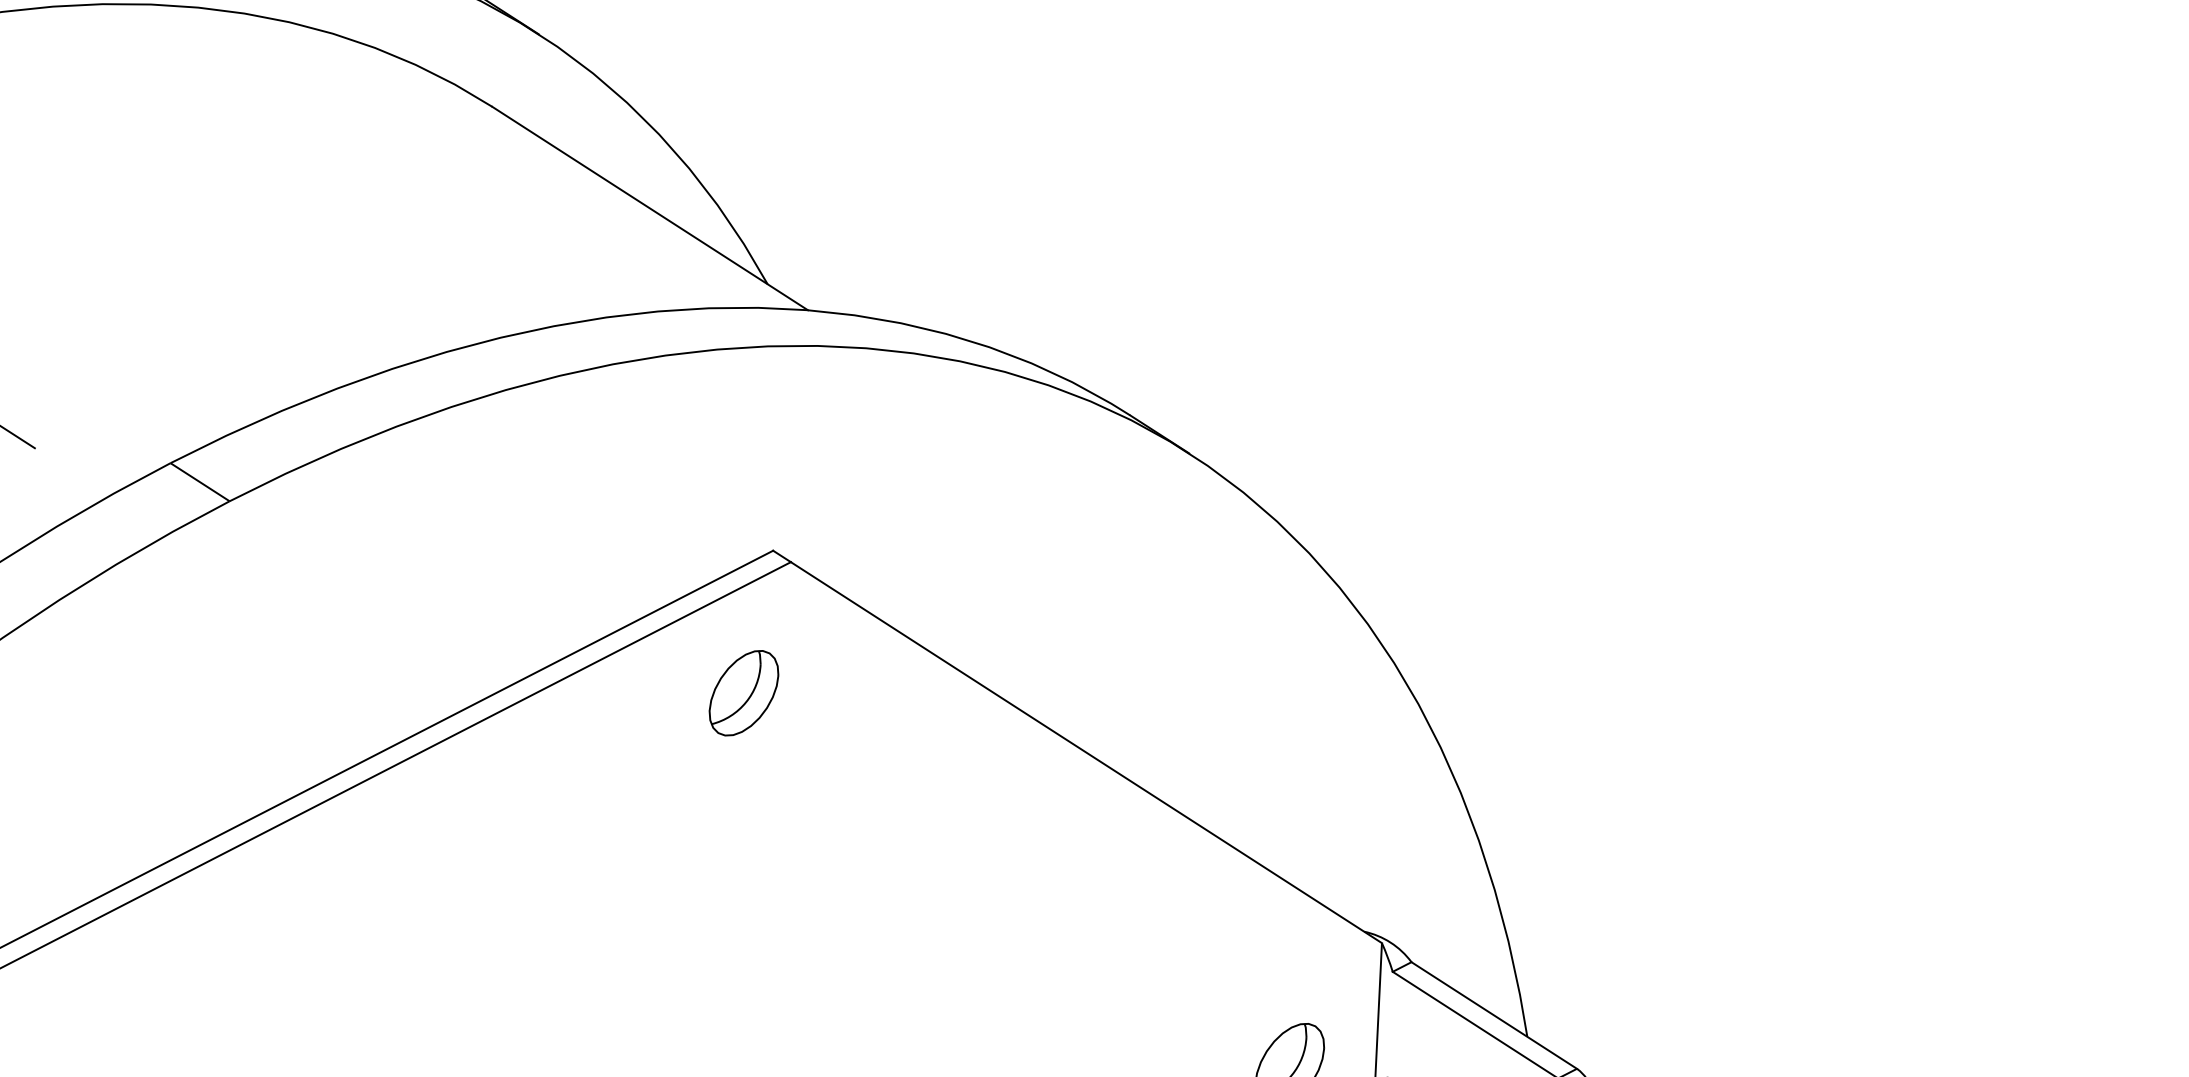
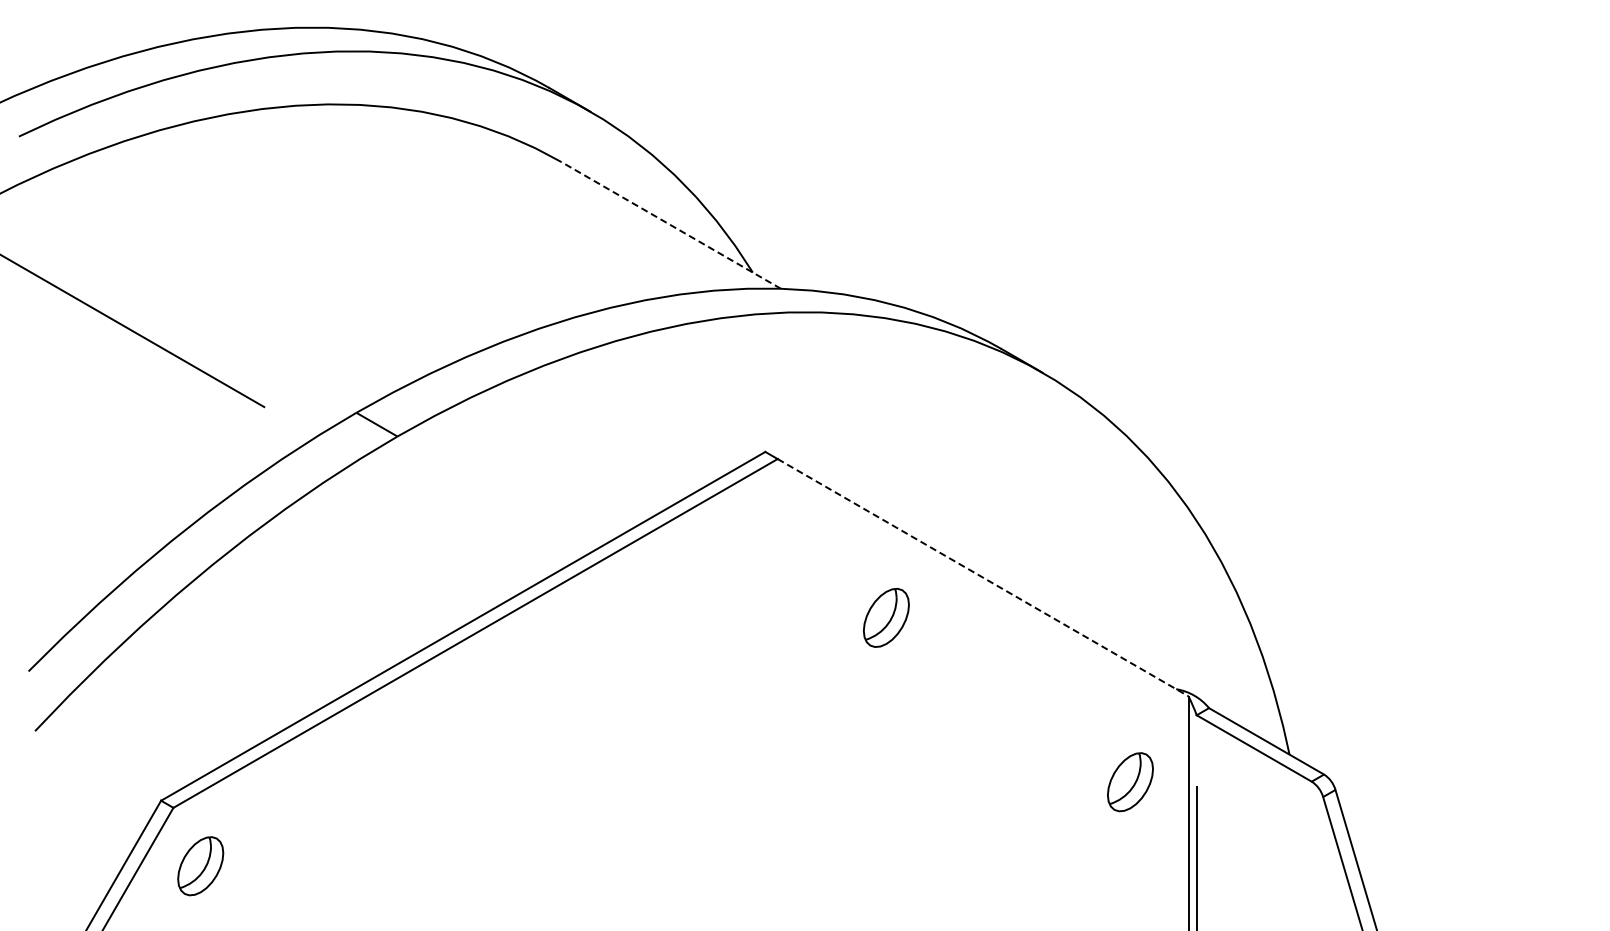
line: (650, 208) -> (671, 225), solid -> dashed
part: (744, 692) -> (886, 617), moved
line: (1087, 752) -> (983, 577), solid -> dashed

